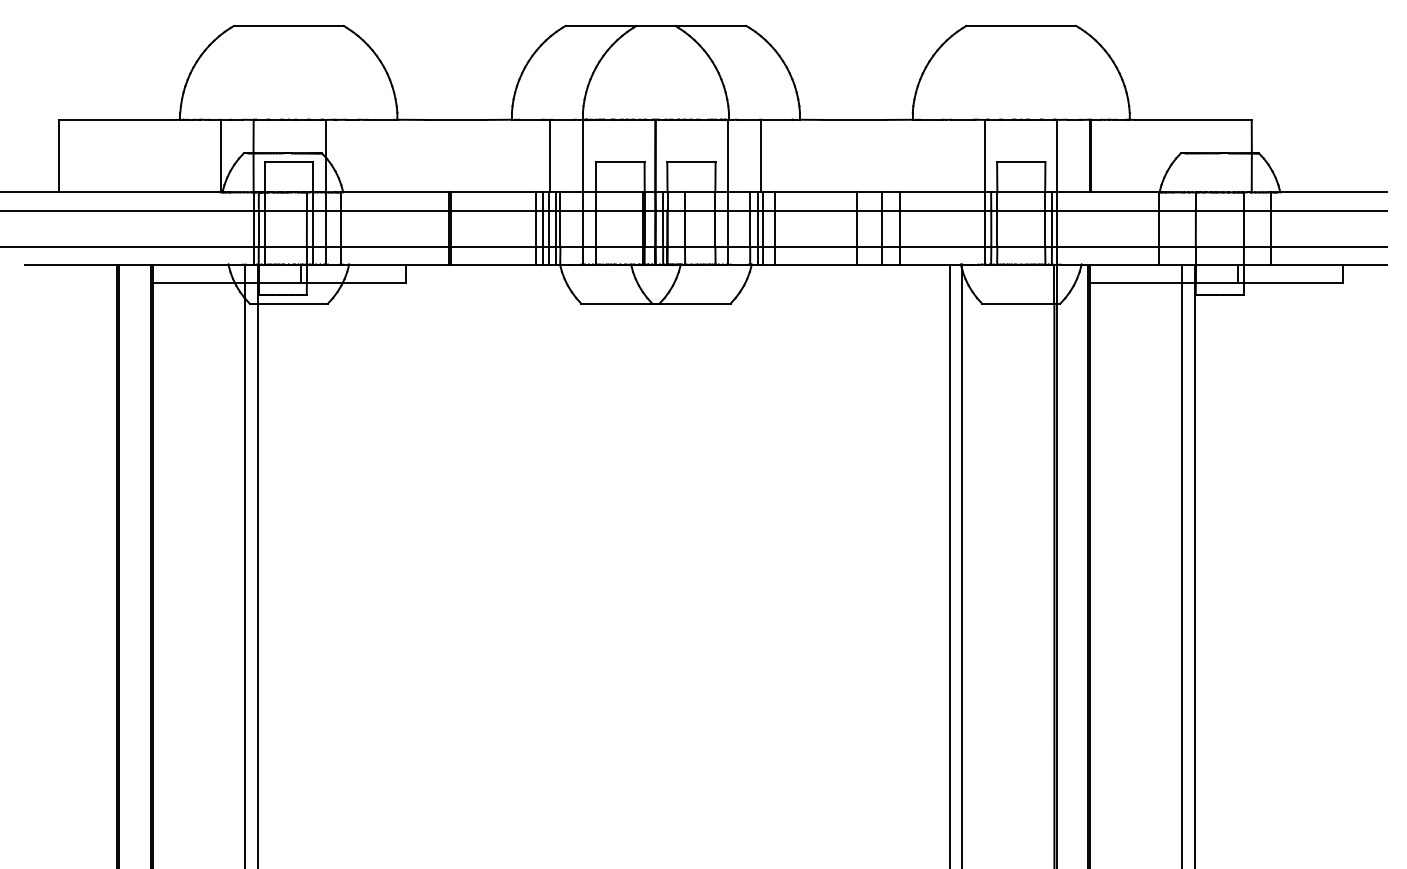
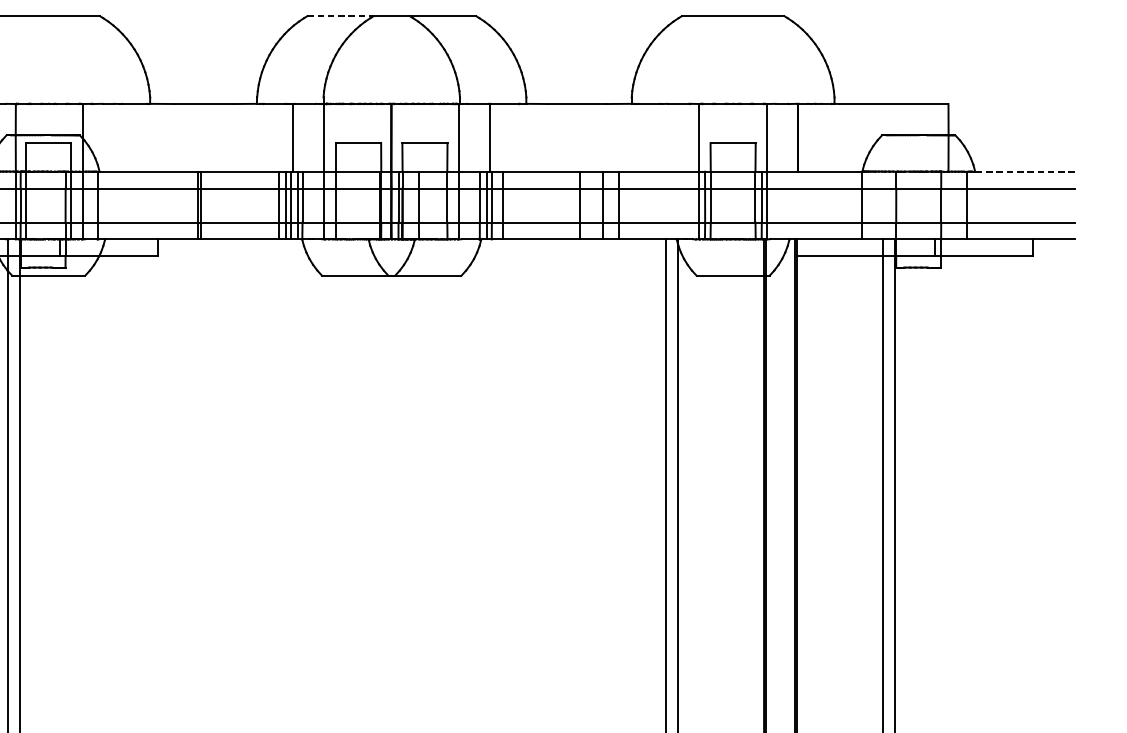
line: (601, 25) -> (340, 15), solid -> dashed
line: (1333, 192) -> (1024, 171), solid -> dashed

